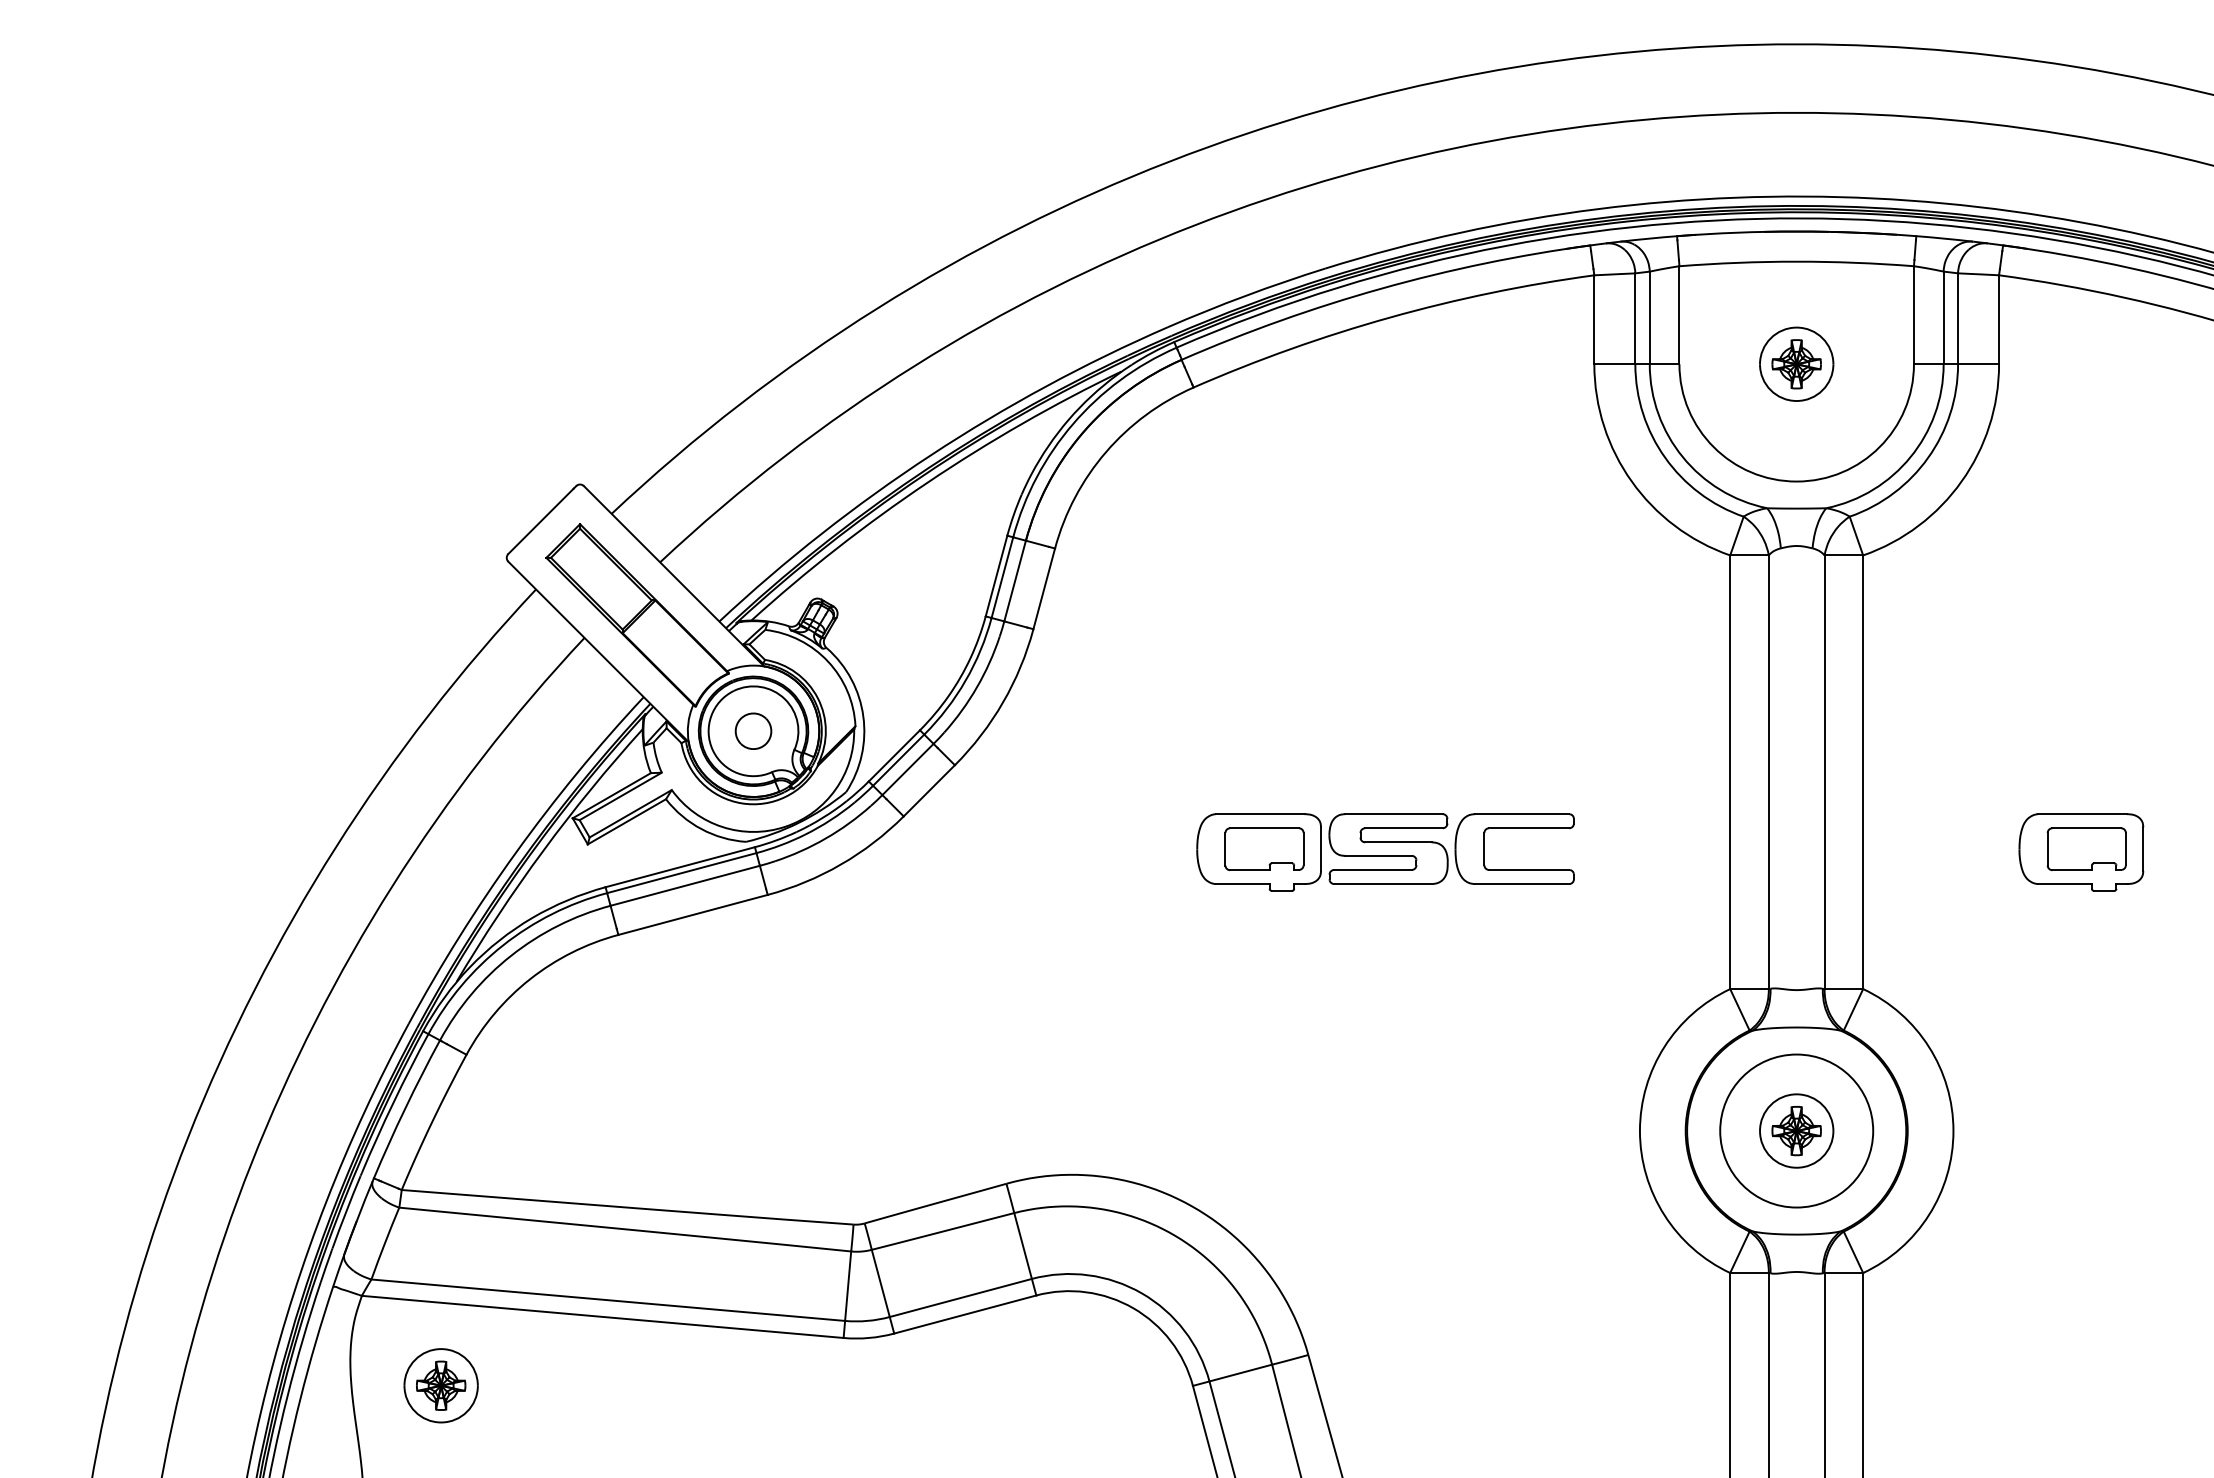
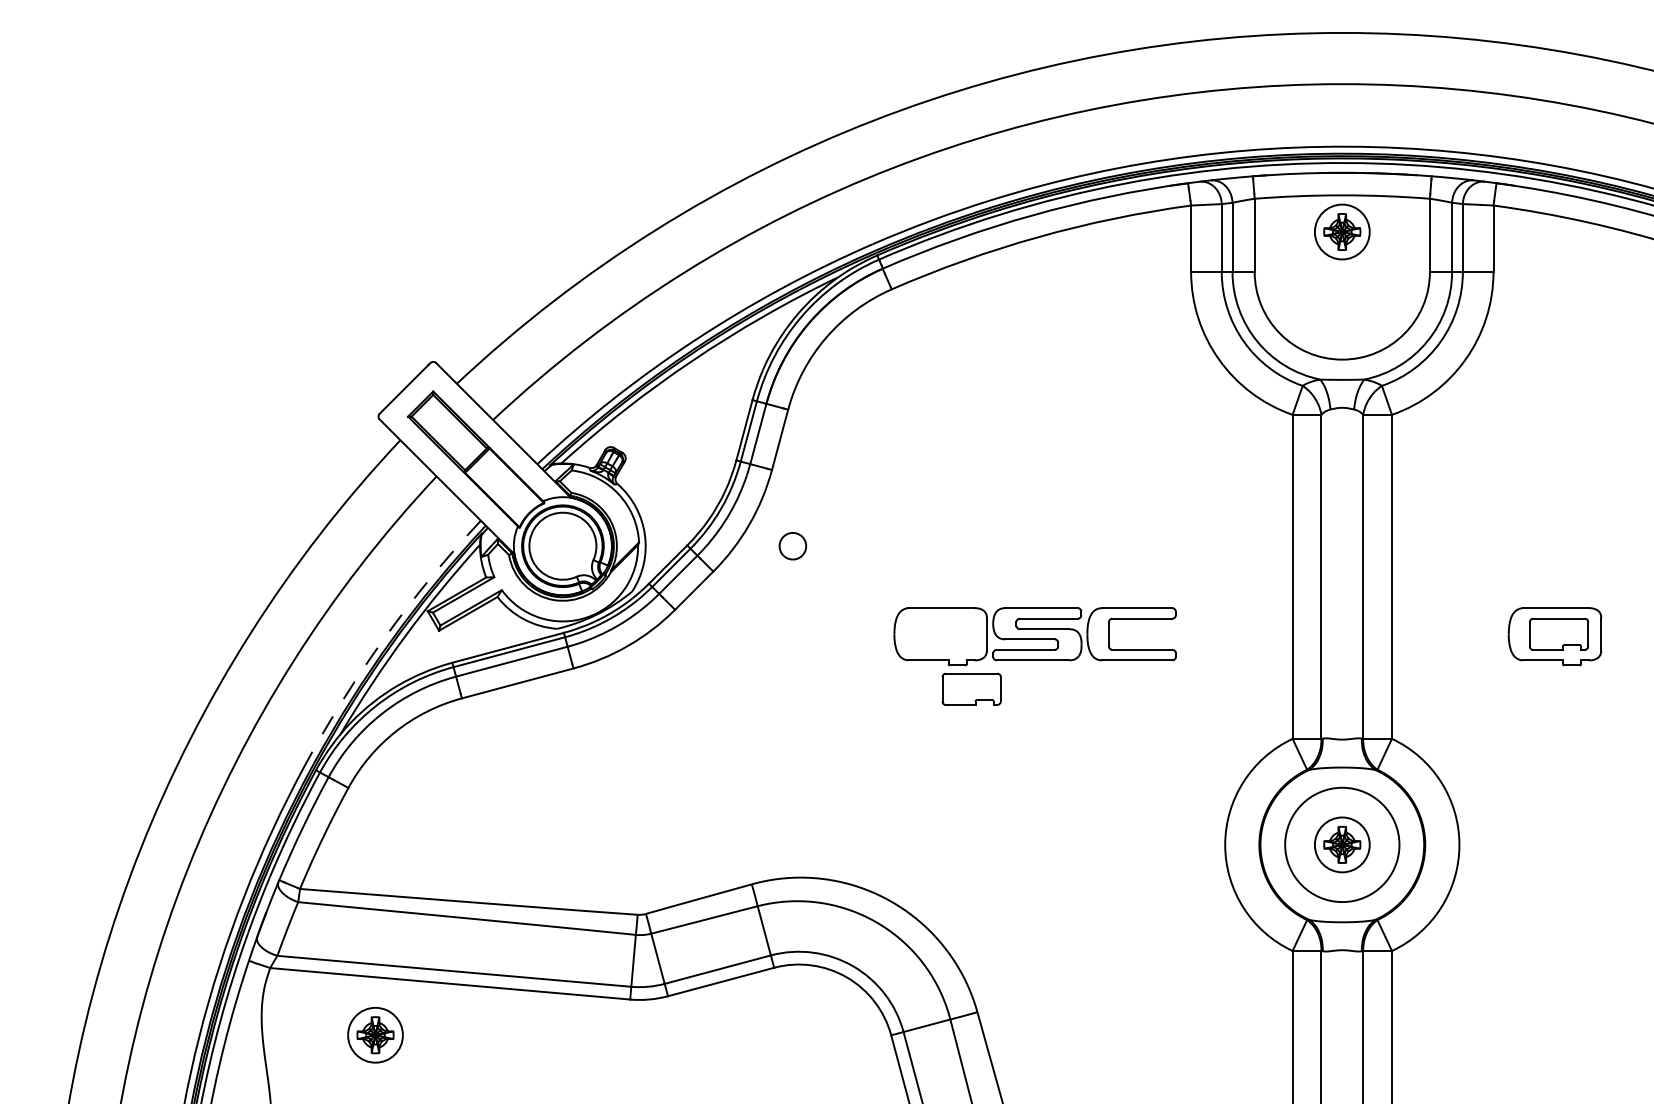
part: (1796, 363) -> (1342, 231), moved
part: (752, 731) -> (792, 546), moved
part: (1264, 848) -> (971, 688), moved
arc: (516, 853) -> (385, 637), solid -> dashed
part: (441, 1386) -> (375, 1035), moved

